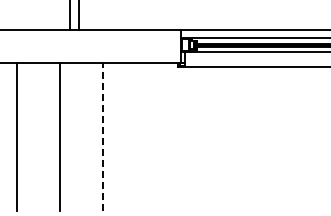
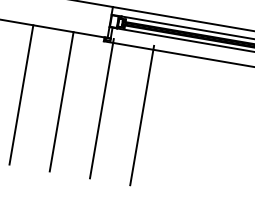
line: (102, 136) -> (21, 94), dashed -> solid
line: (145, 137) -> (61, 102), added
line: (188, 137) -> (102, 109), added
line: (230, 137) -> (141, 115), added

